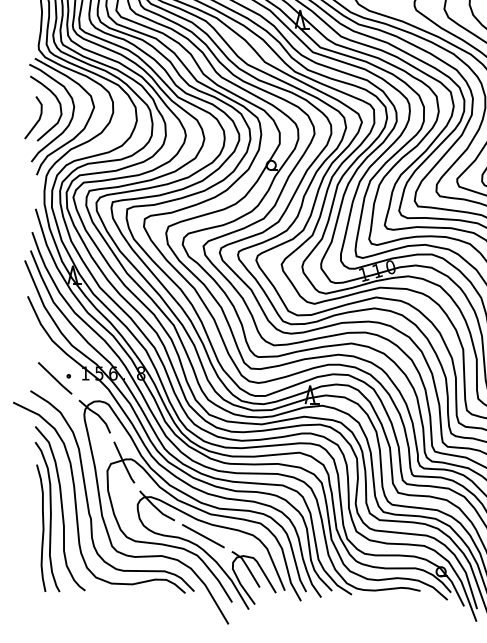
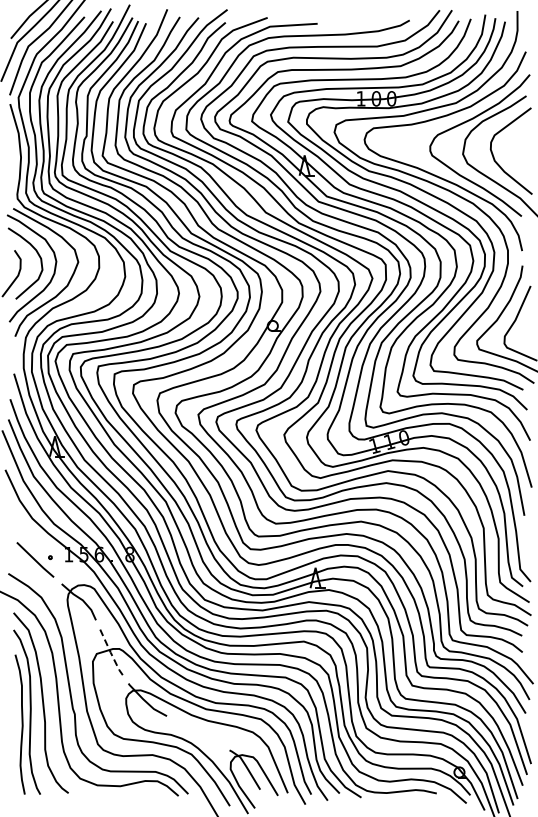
line: (124, 463) -> (111, 653), solid -> dashed
line: (202, 536) -> (197, 733), removed

